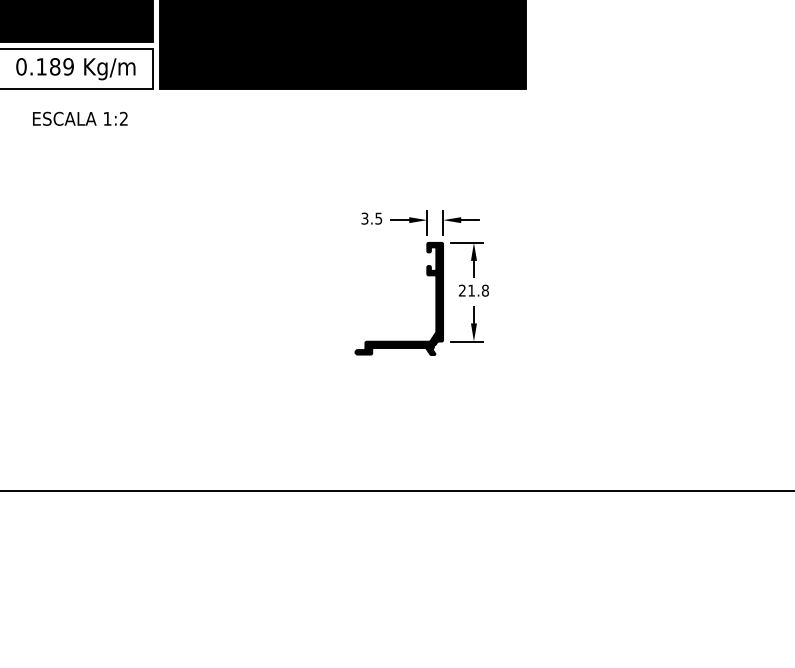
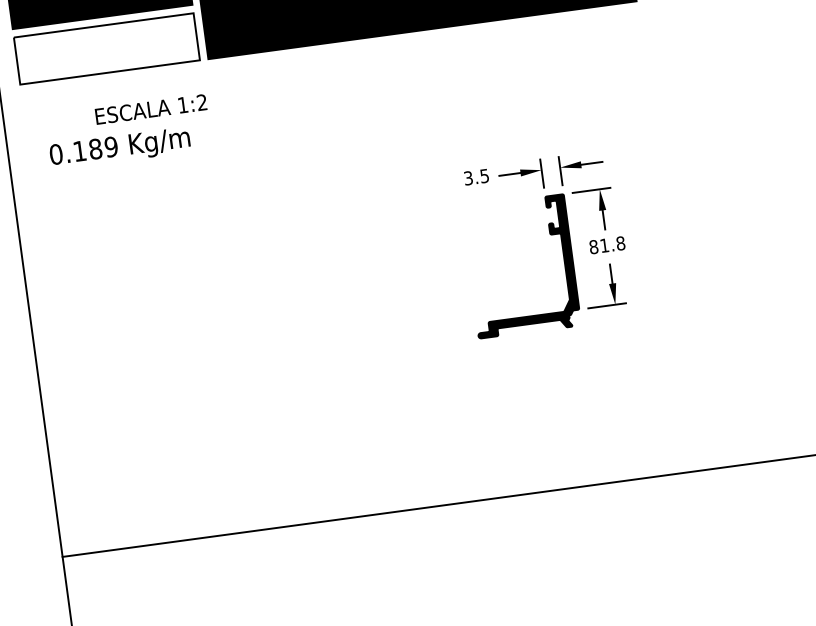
text: (75, 69) -> (119, 148), moved
text: (80, 118) -> (151, 109), moved
text: (461, 290) -> (592, 247), 21.8 -> 81.8

